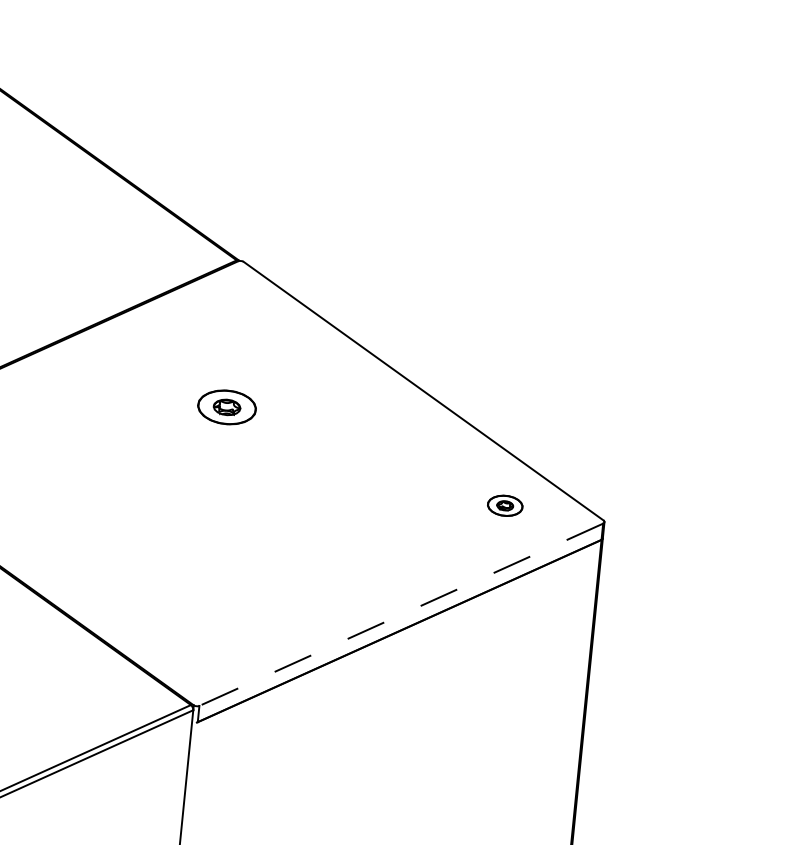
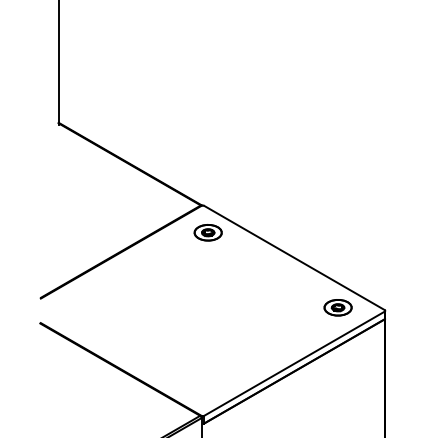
part: (225, 406) -> (207, 232), moved
part: (504, 504) -> (337, 307), size x1.67
line: (401, 614) -> (294, 363), dashed -> solid

